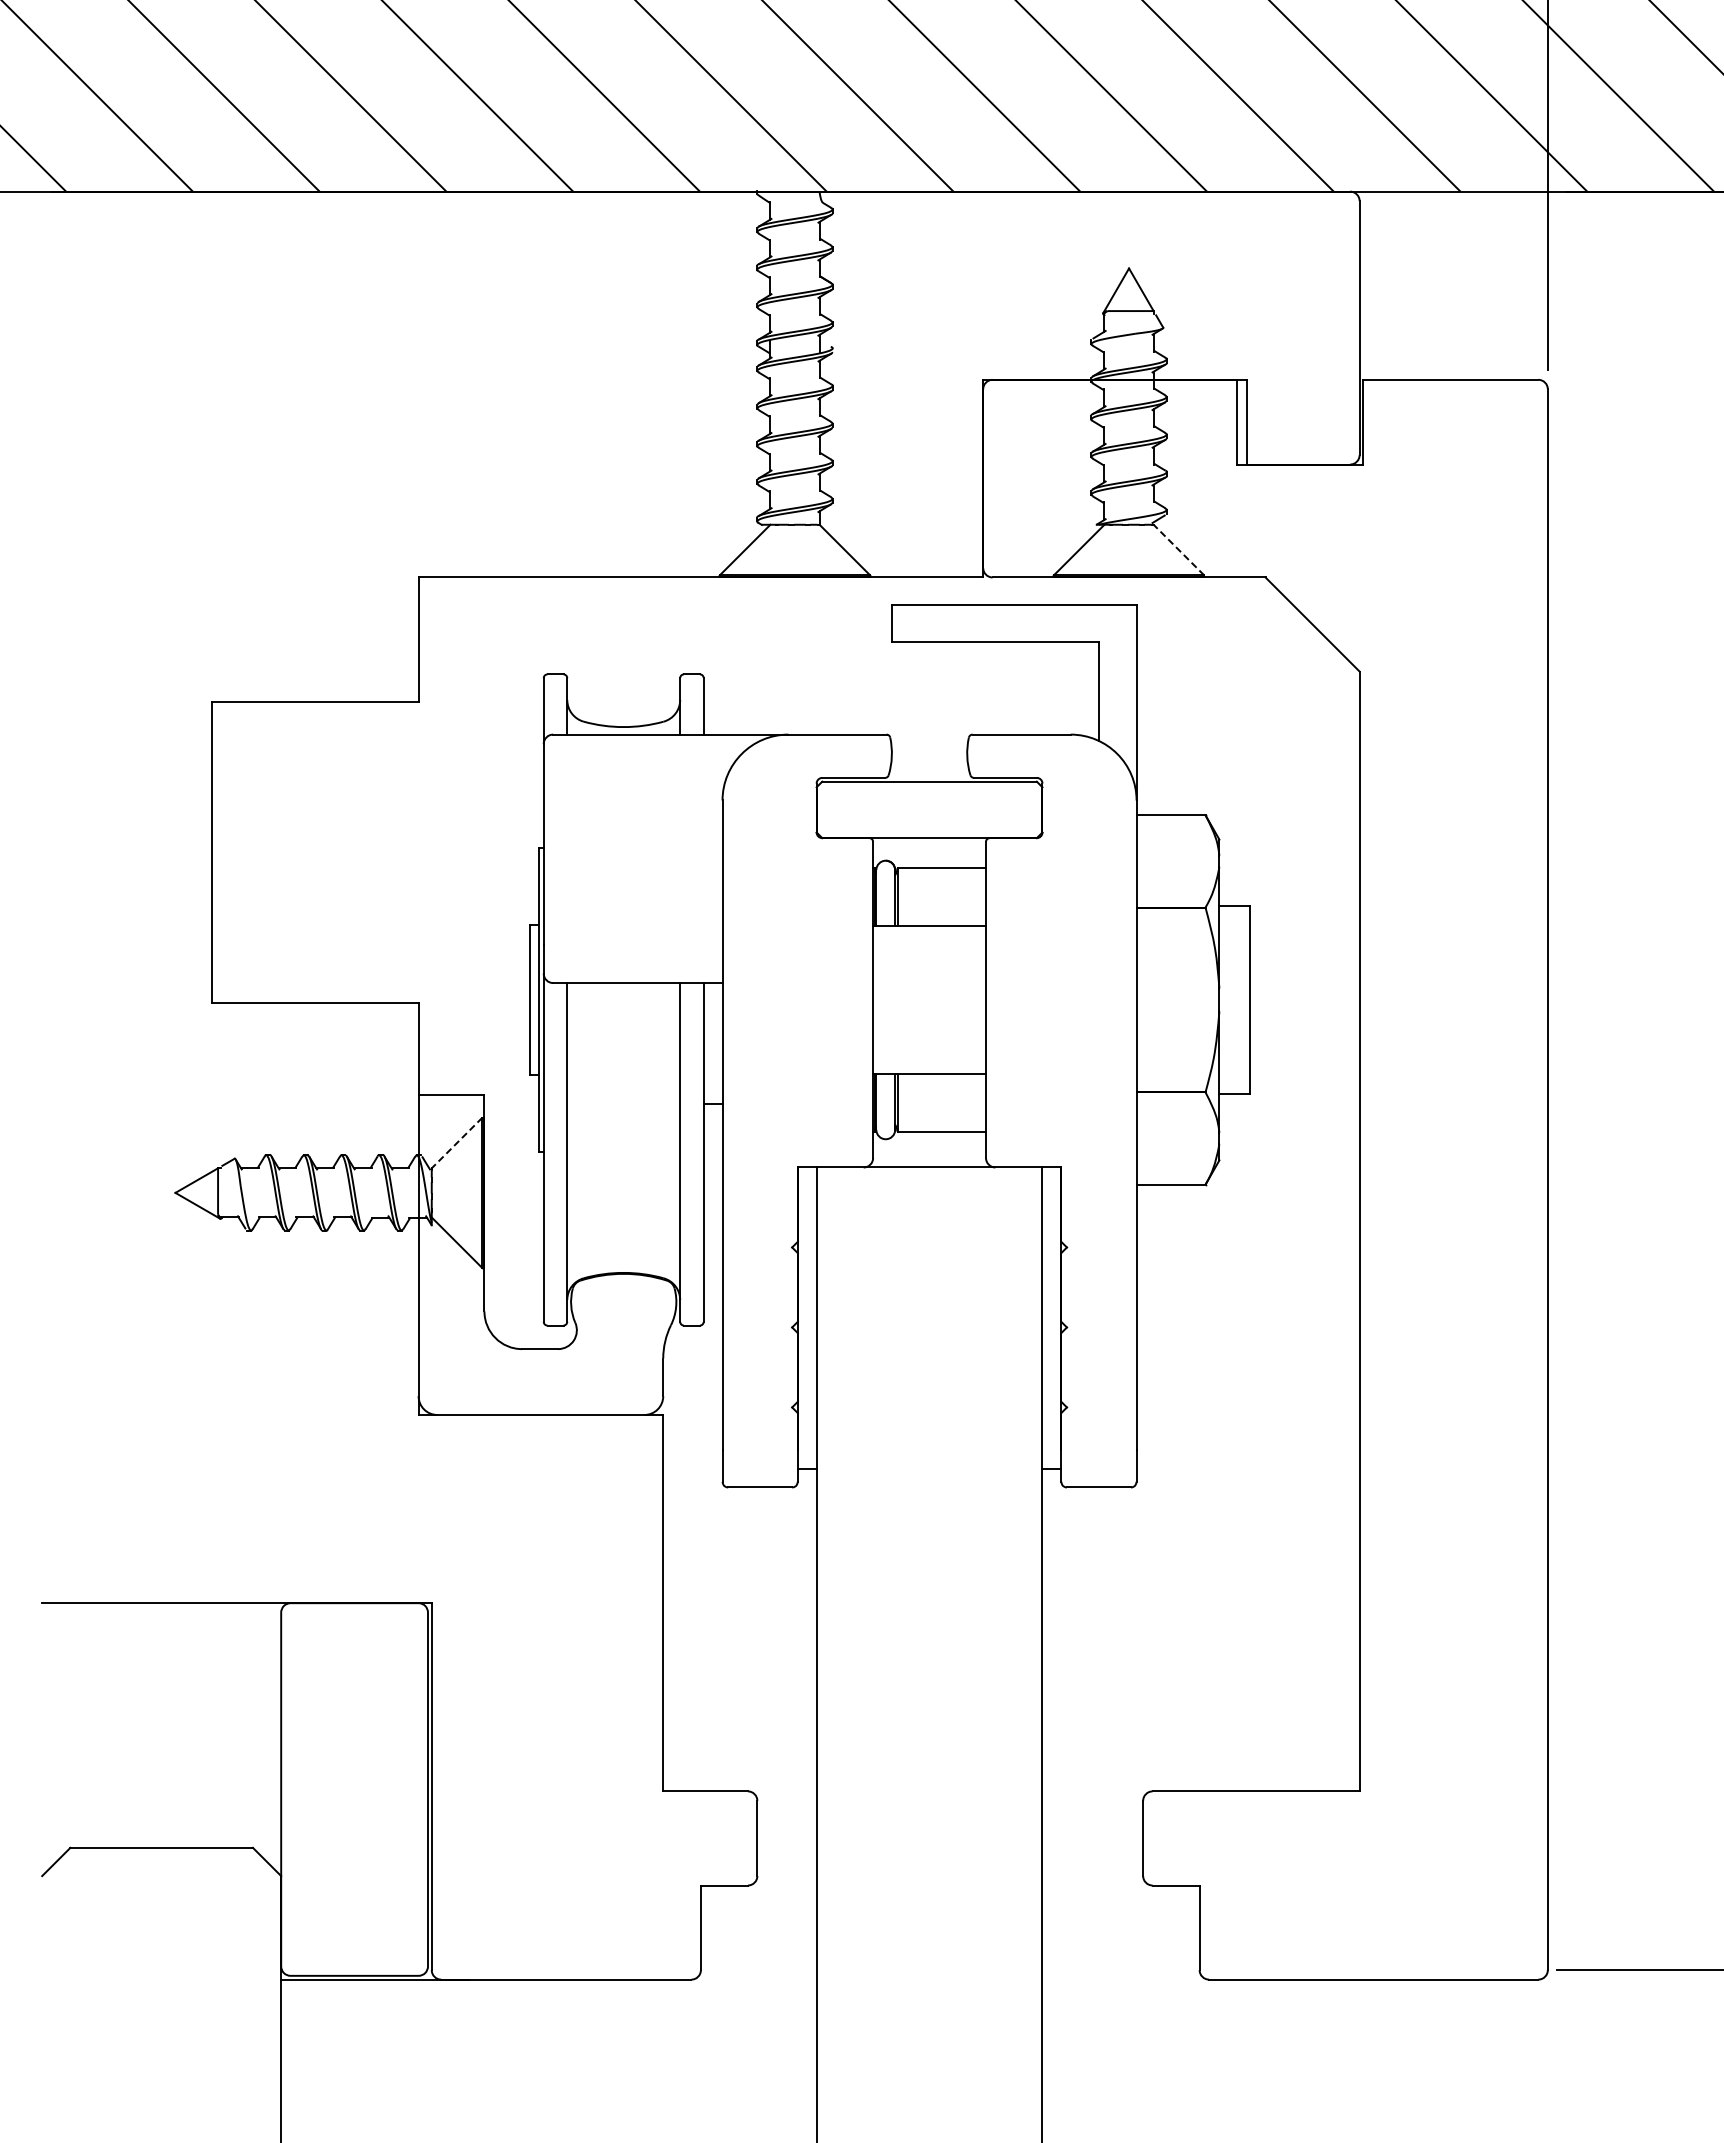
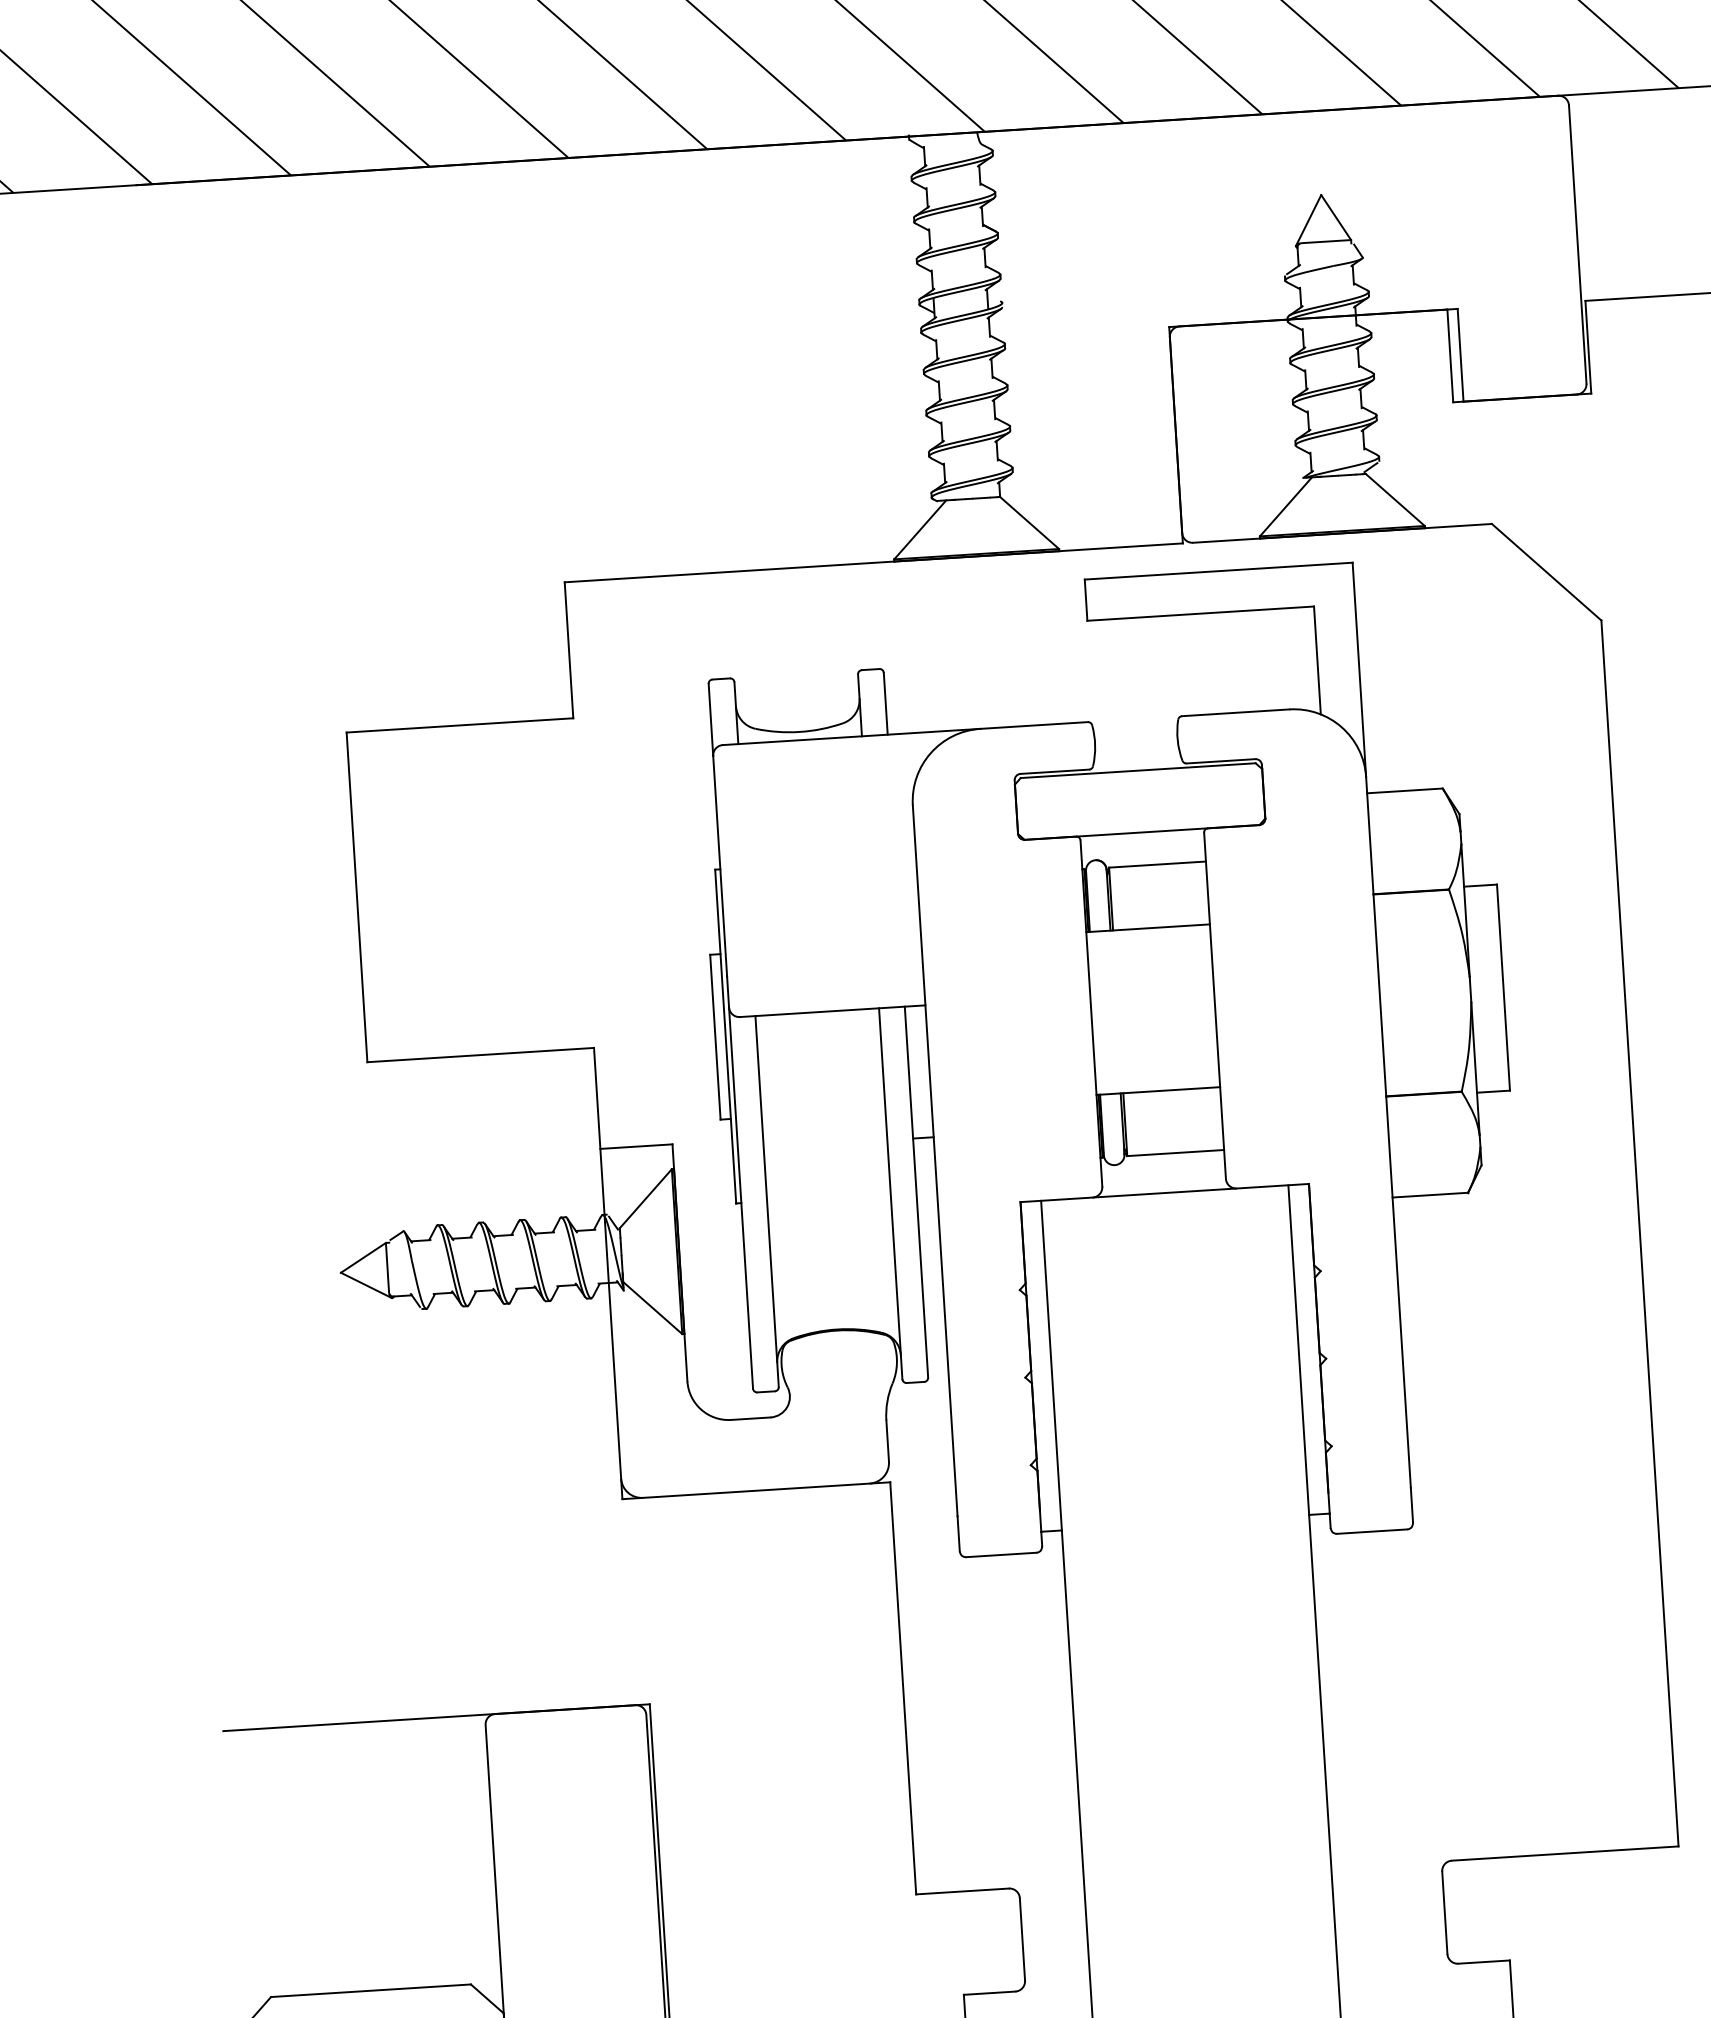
line: (1178, 550) -> (1394, 500), dashed -> solid
line: (457, 1143) -> (646, 1199), dashed -> solid

